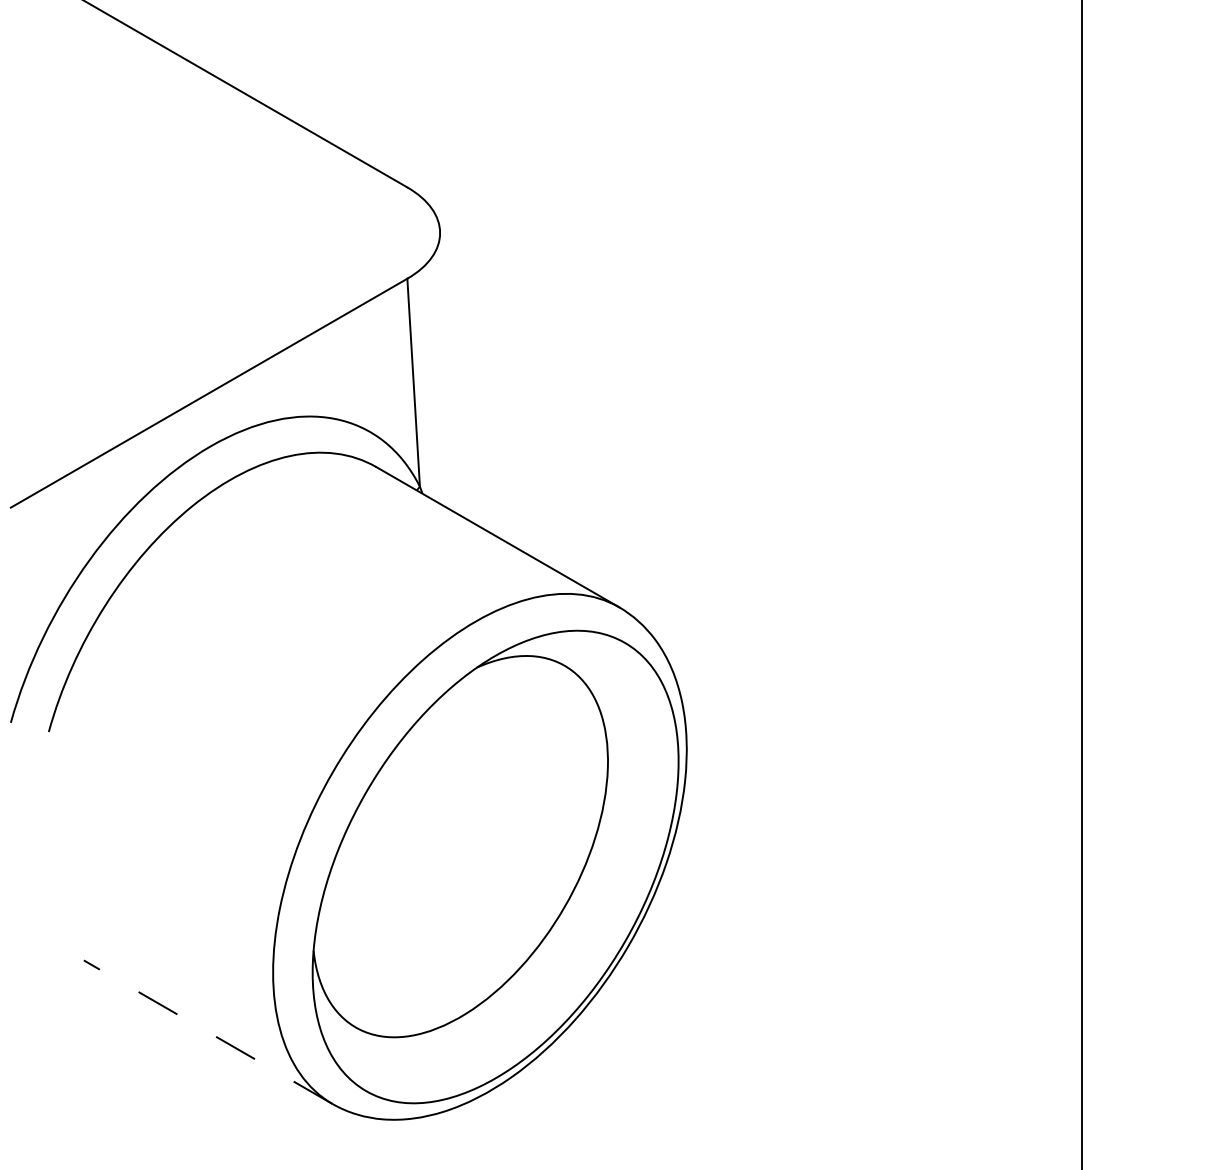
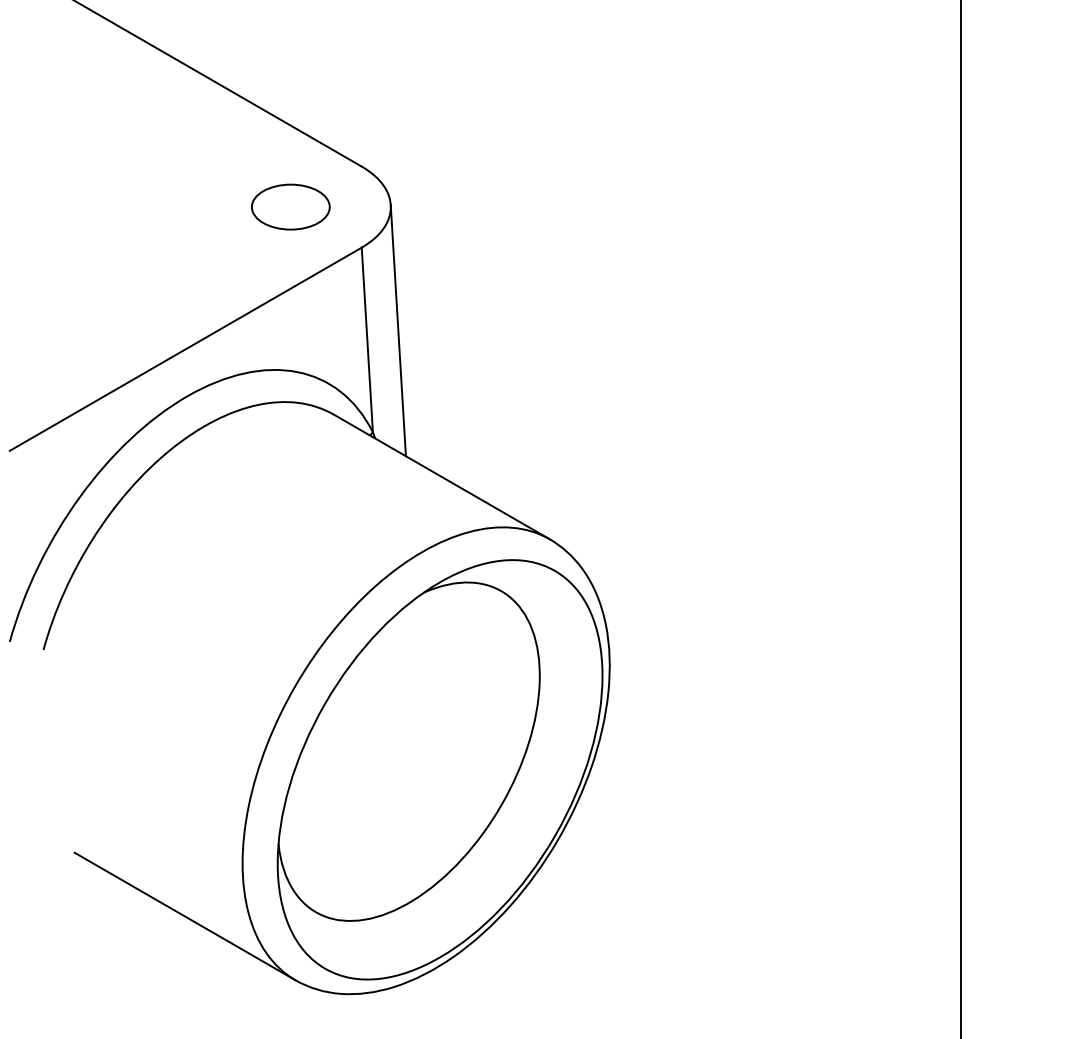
part: (327, 232) -> (290, 206), added
line: (448, 371) -> (398, 329), added
line: (208, 1032) -> (185, 916), dashed -> solid

